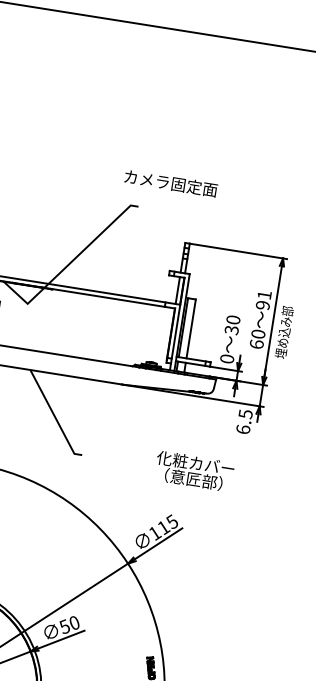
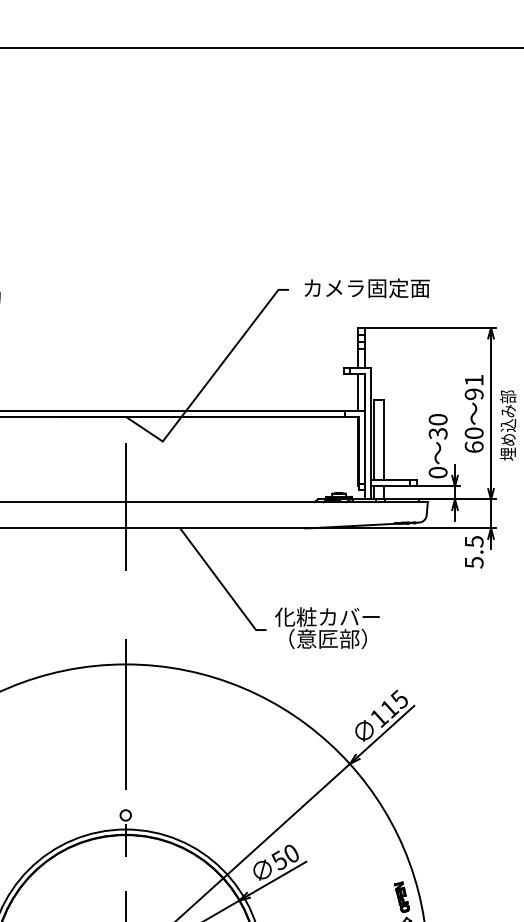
text: (170, 183) -> (366, 288), moved
text: (242, 429) -> (473, 562), 6.5 -> 5.5
text: (194, 470) -> (327, 627), moved

